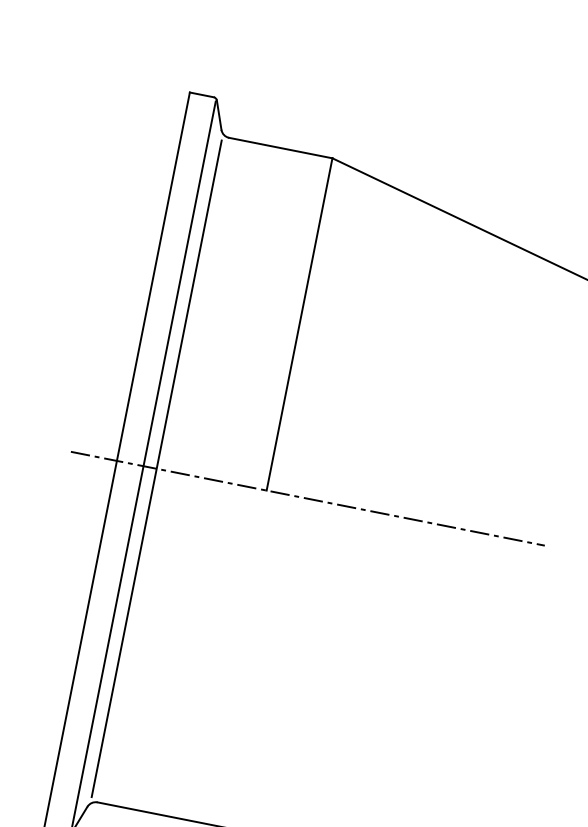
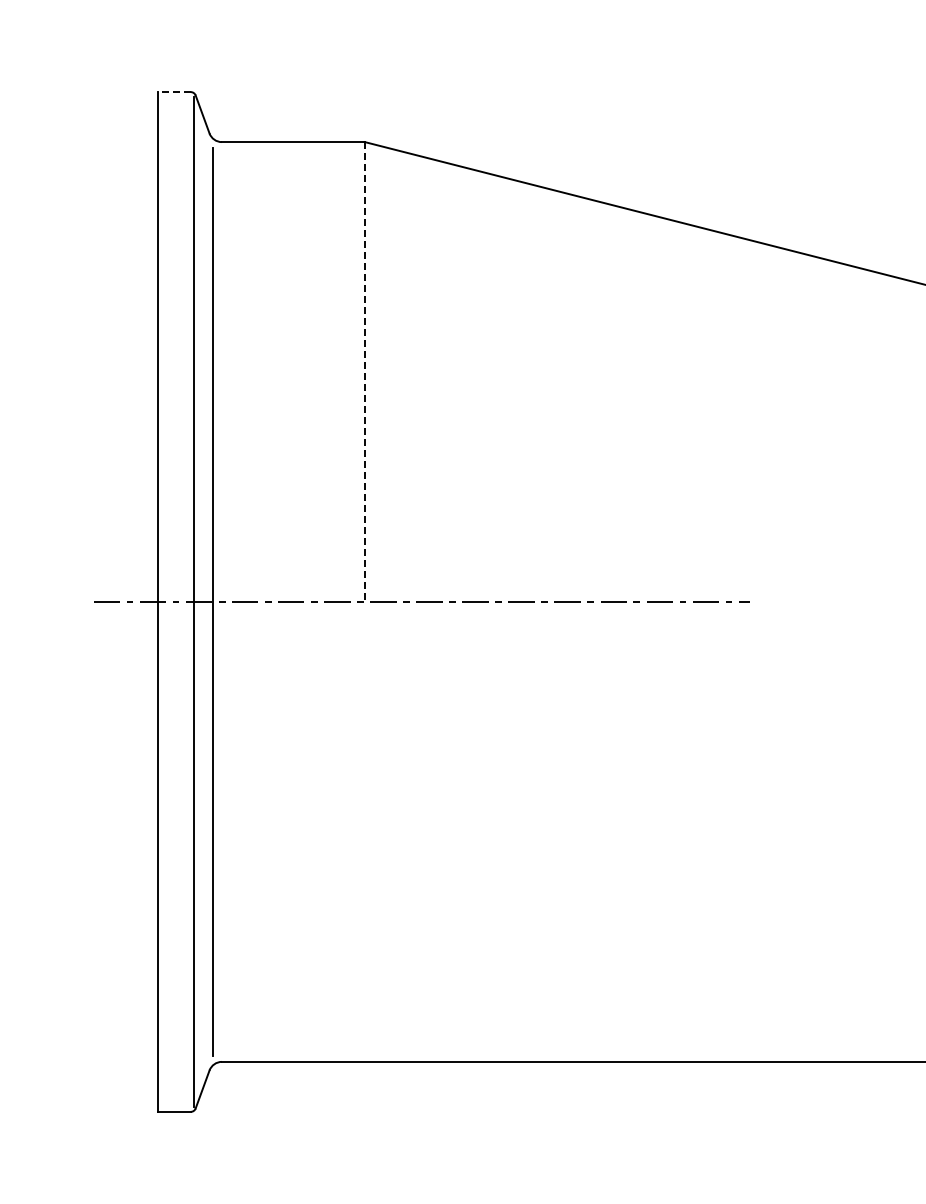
line: (202, 95) -> (174, 92), solid -> dashed
line: (299, 324) -> (364, 372), solid -> dashed

